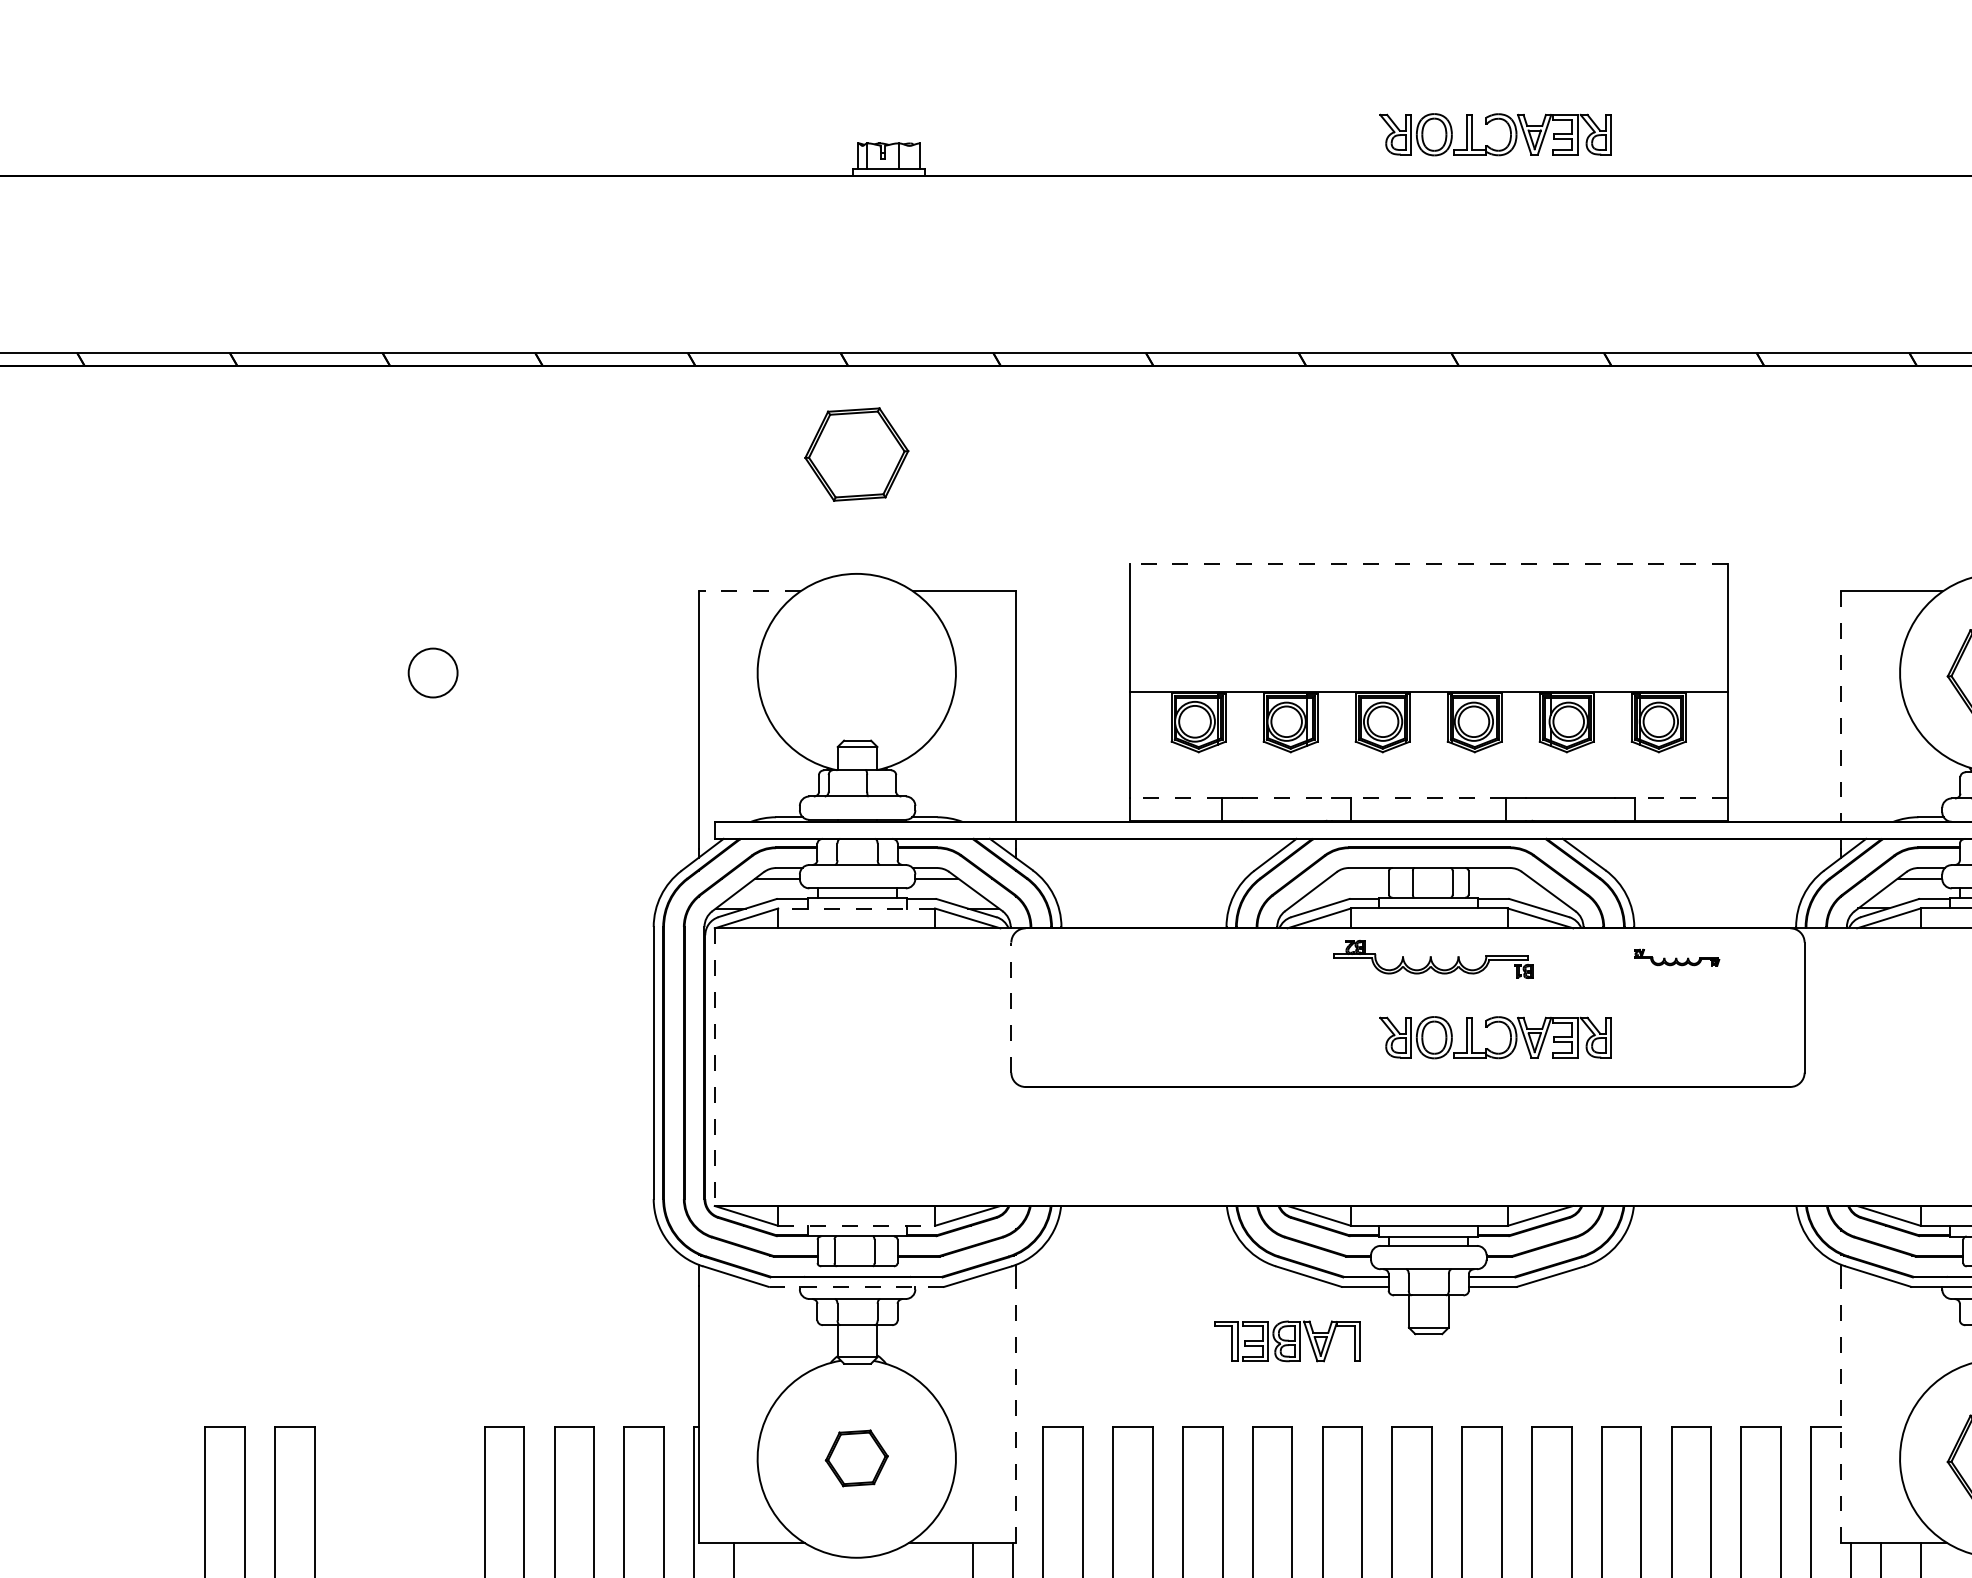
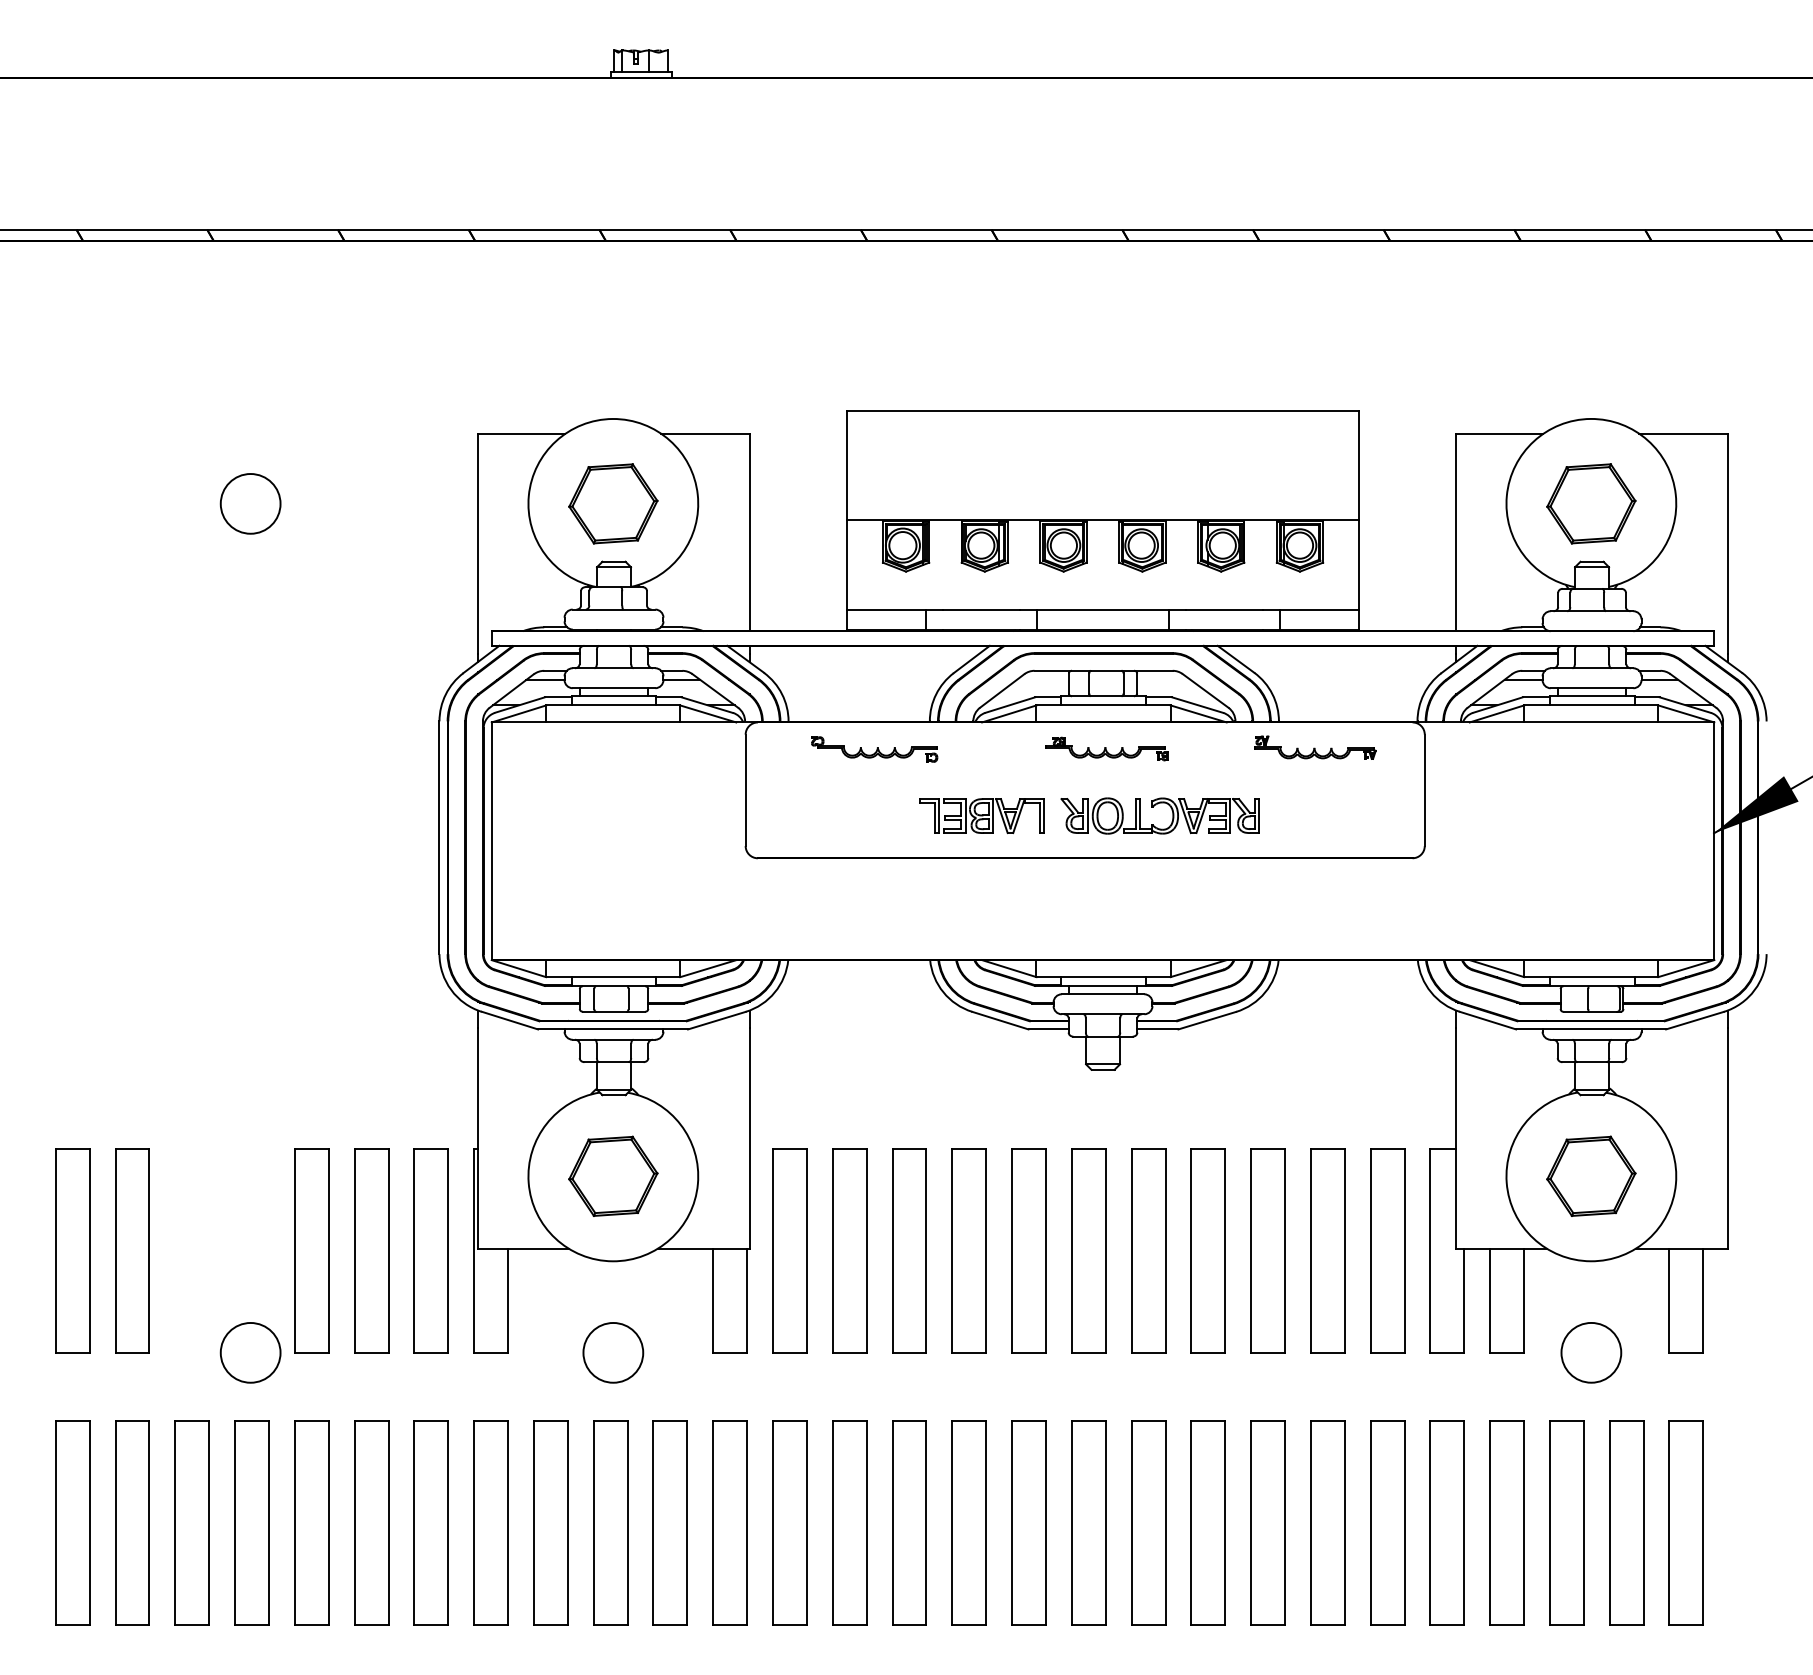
part: (1487, 124) -> (1153, 34), removed
part: (856, 454) -> (613, 503), moved
line: (1429, 563) -> (1103, 410), dashed -> solid
line: (749, 590) -> (521, 433), dashed -> solid
circle: (432, 672) -> (250, 503), size x1.43
line: (1841, 706) -> (1456, 532), dashed -> solid
line: (1175, 797) -> (886, 610), dashed -> solid
line: (1288, 797) -> (982, 610), dashed -> solid
line: (1428, 797) -> (1102, 610), dashed -> solid
line: (1681, 797) -> (1319, 610), dashed -> solid
line: (855, 908) -> (612, 705), dashed -> solid
part: (1676, 957) -> (1315, 747), size x1.67
part: (1432, 958) -> (1106, 748), size x0.71
part: (1161, 959) -> (874, 749), added
line: (1011, 1007) -> (745, 790), dashed -> solid
line: (714, 1067) -> (491, 841), dashed -> solid
line: (856, 1226) -> (613, 977), dashed -> solid
line: (856, 1287) -> (613, 1029), dashed -> solid
part: (1286, 1340) -> (981, 815), moved
line: (1841, 1413) -> (1456, 1137), dashed -> solid
line: (1015, 1414) -> (749, 1138), dashed -> solid
part: (856, 1457) -> (613, 1175), size x1.67

